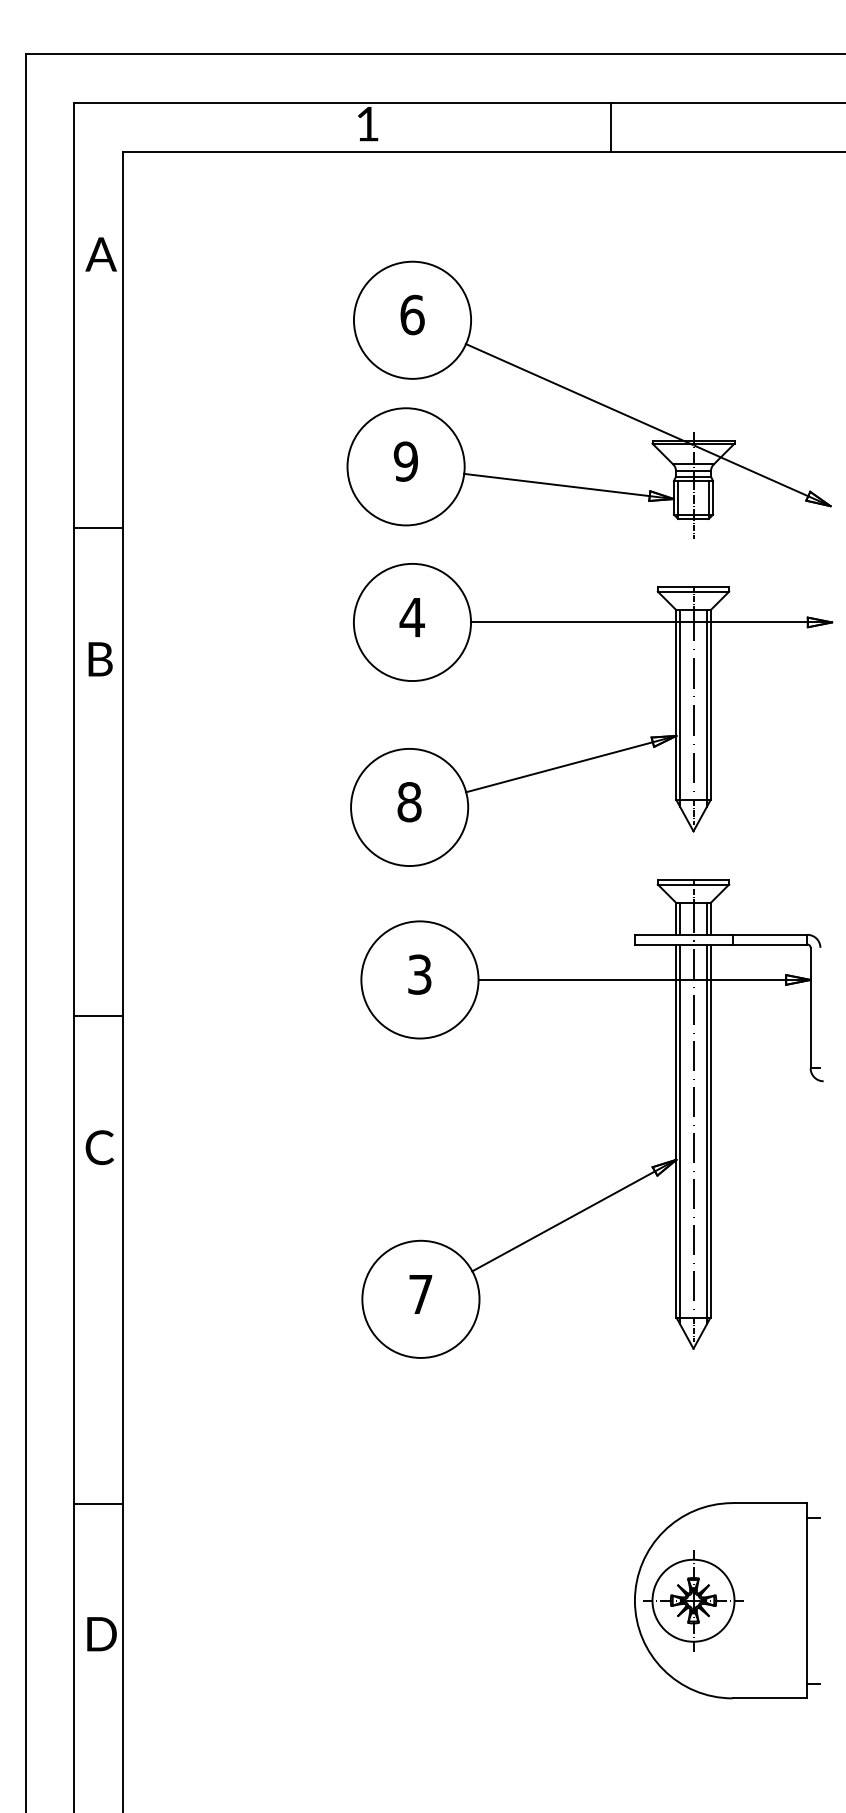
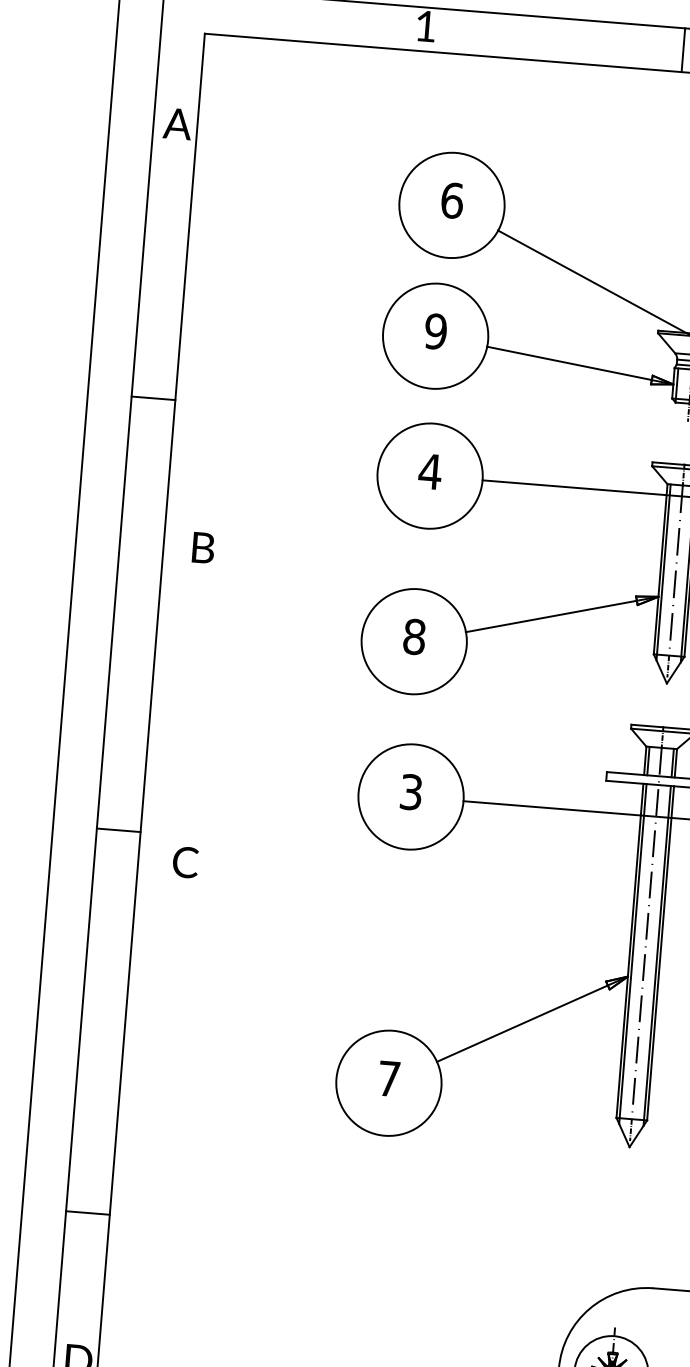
line: (611, 127) -> (683, 50), moved
line: (98, 527) -> (153, 397), moved
text: (100, 659) -> (203, 548), moved
line: (98, 1015) -> (118, 829), moved
text: (99, 1147) -> (185, 862), moved
line: (98, 1504) -> (87, 1213), moved

